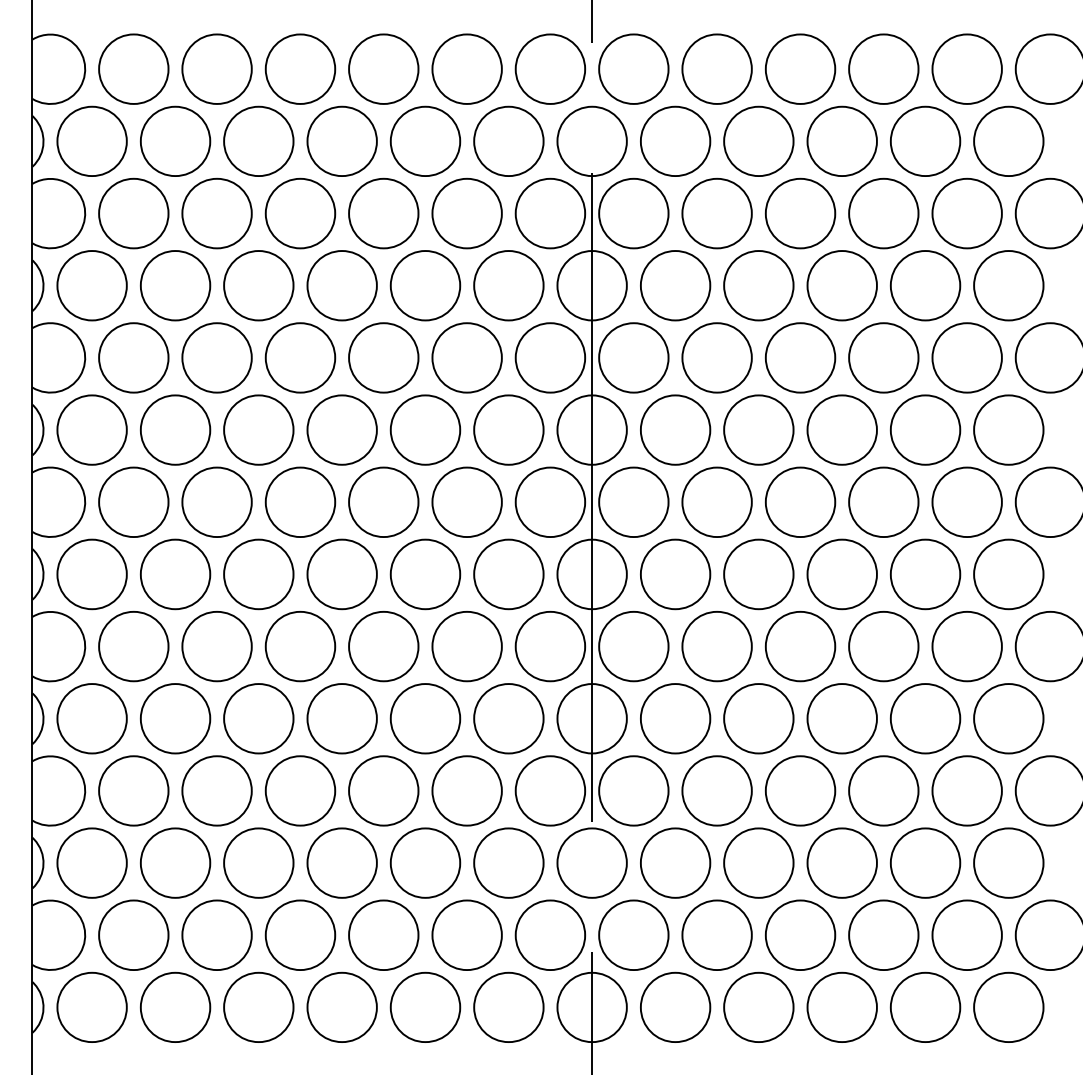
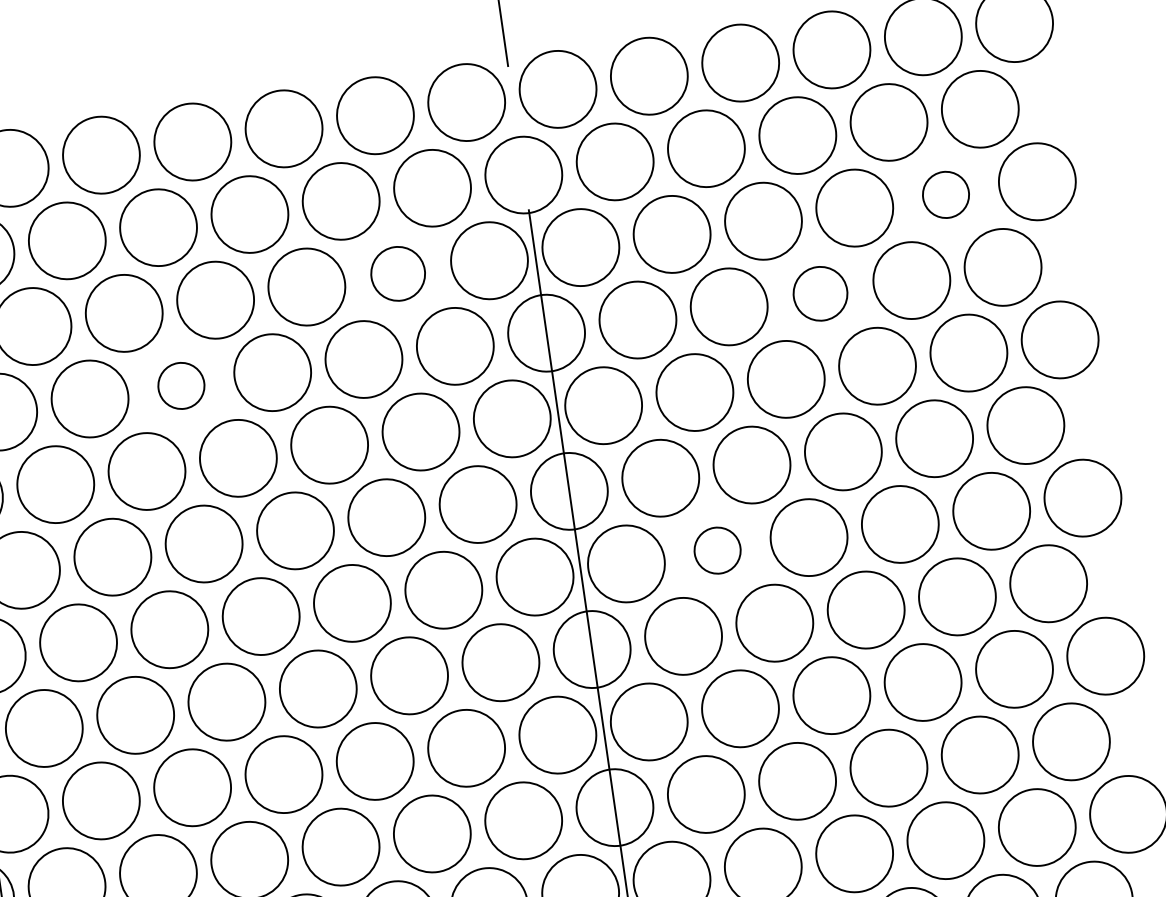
part: (466, 213) -> (397, 273), size x0.7
part: (966, 213) -> (945, 194), size x0.6
part: (258, 285) -> (180, 385), size x0.6
part: (841, 285) -> (819, 293), size x0.7
part: (716, 501) -> (716, 549), size x0.6

